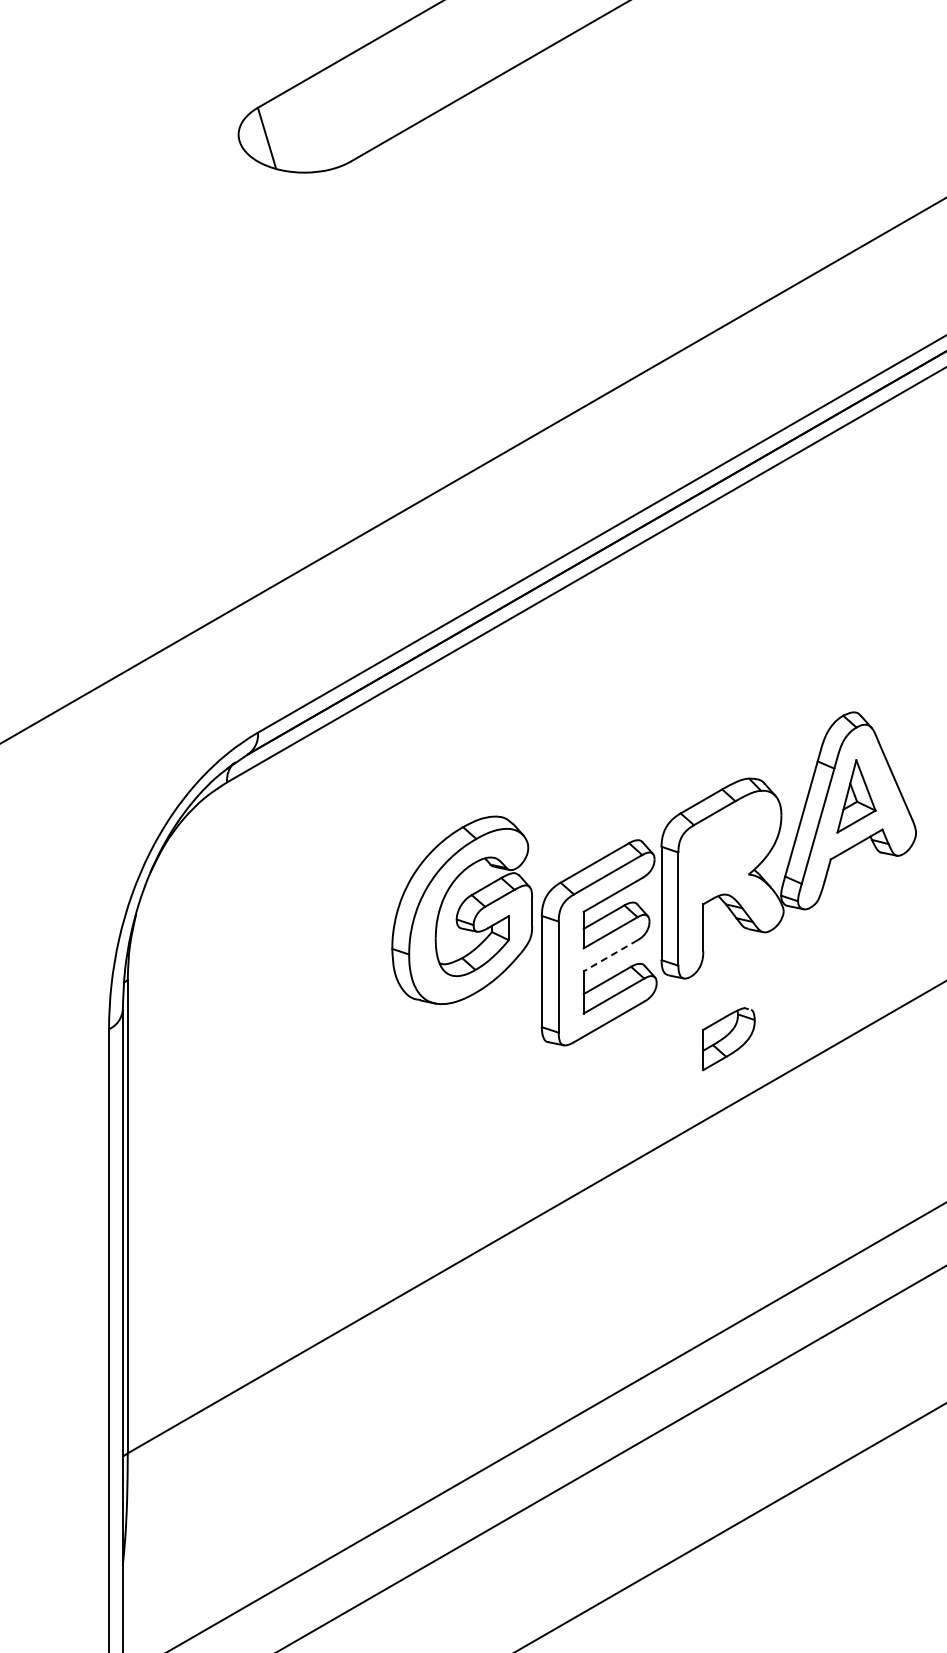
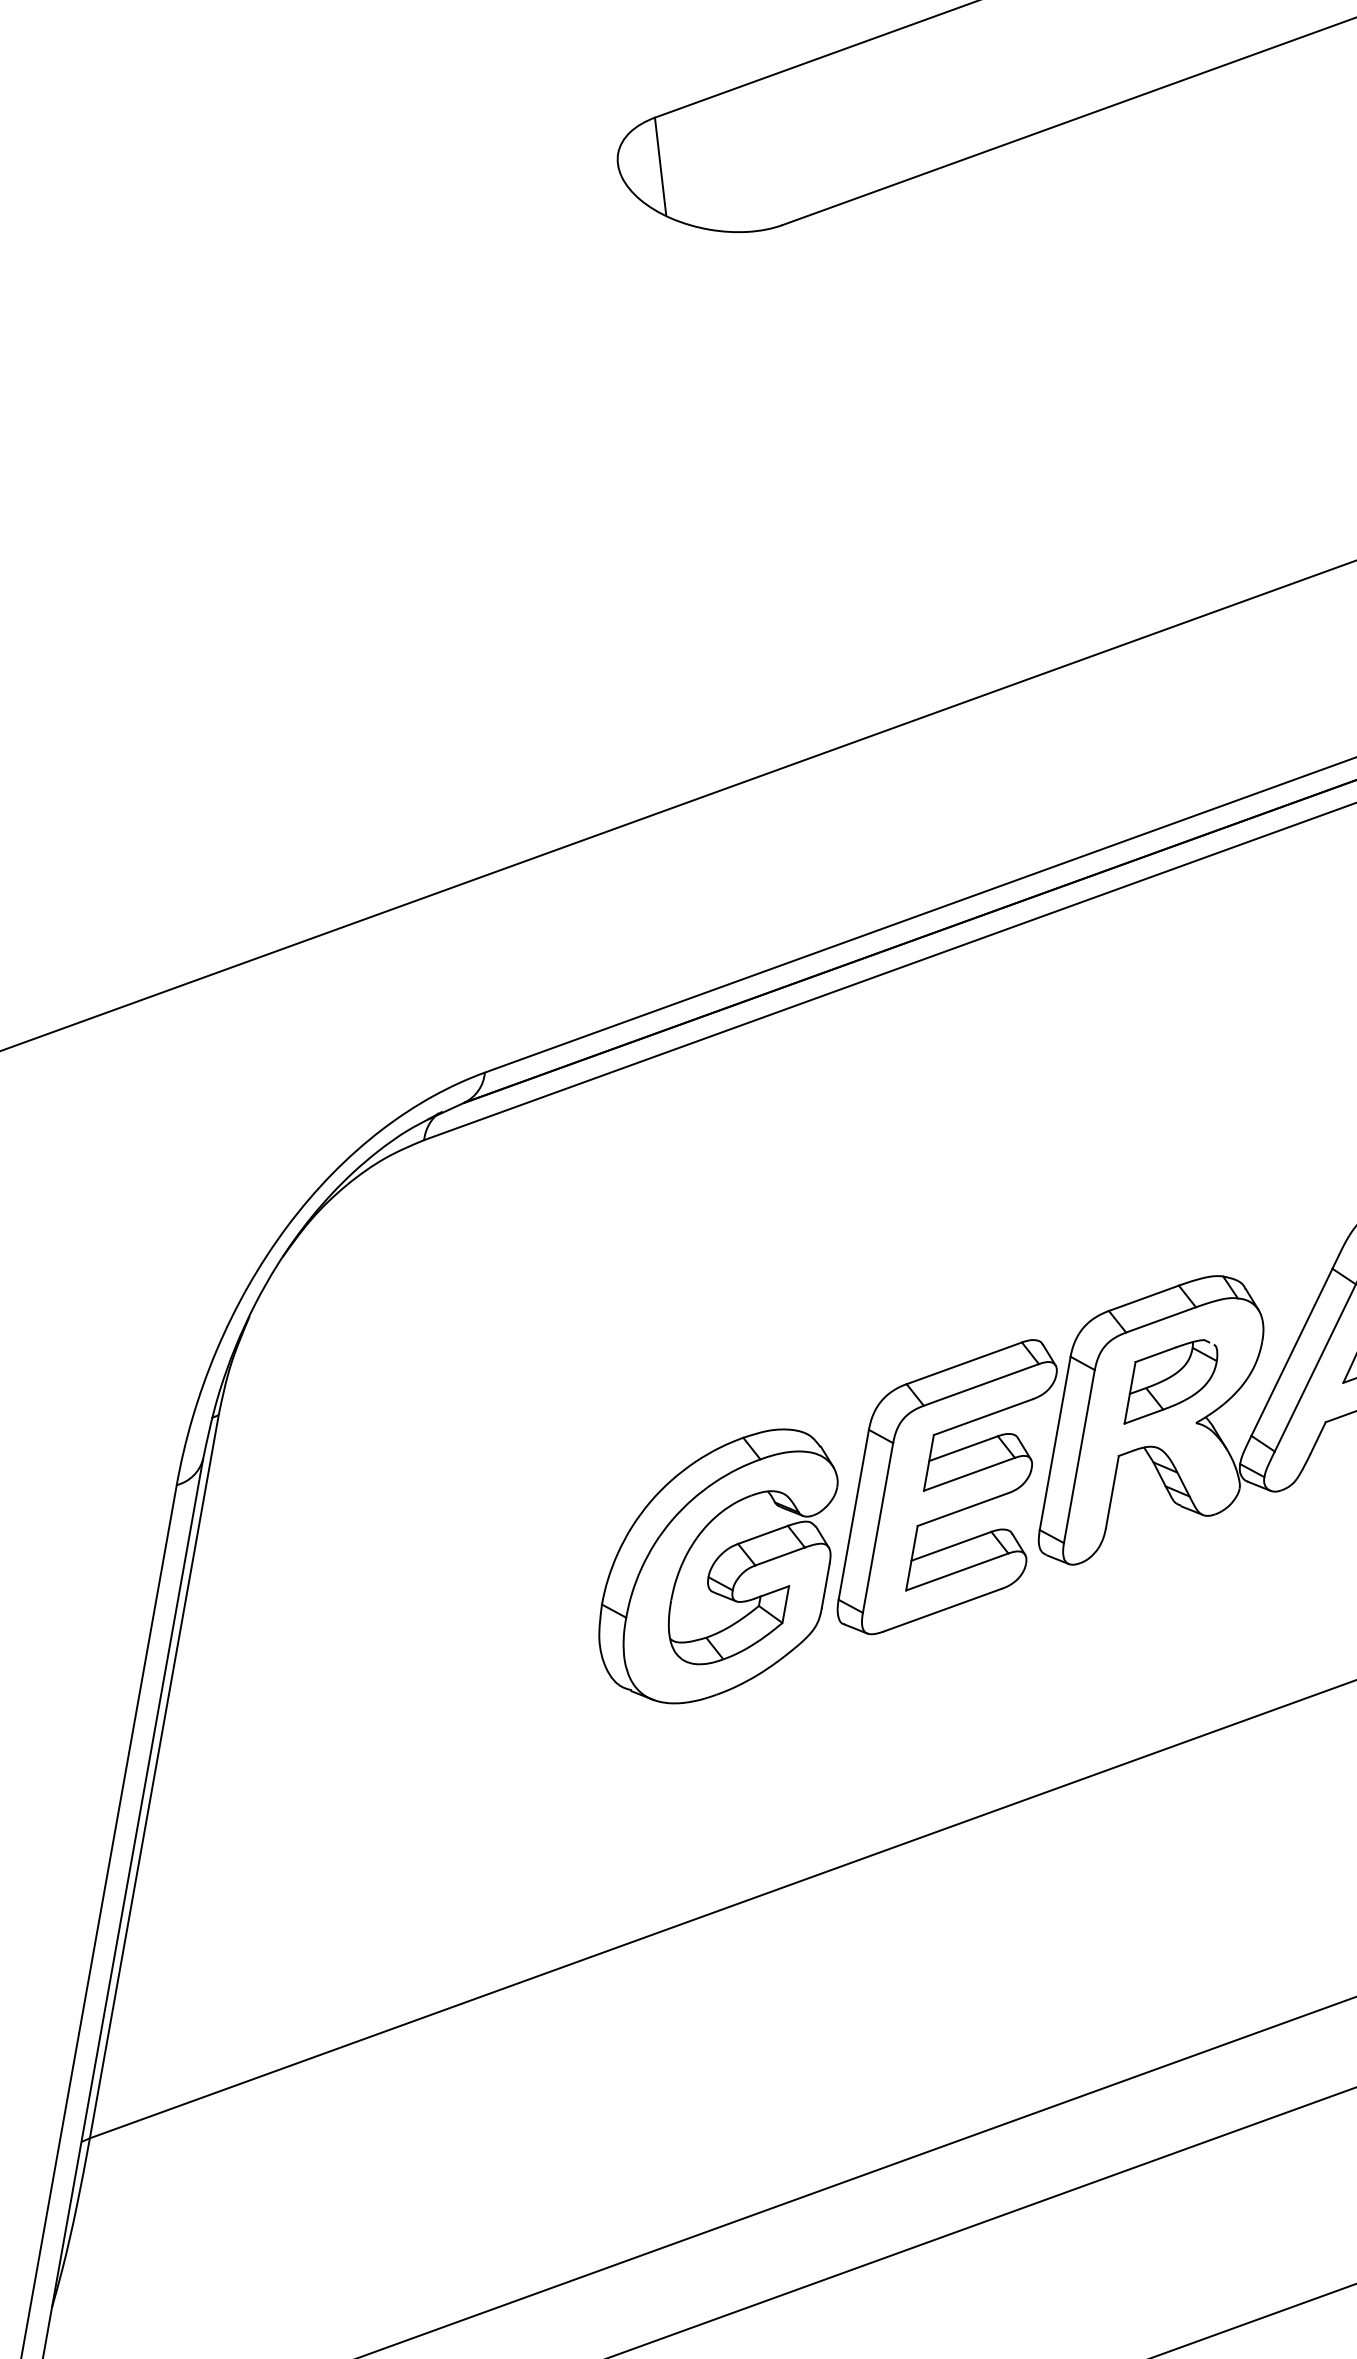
part: (461, 909) -> (718, 1563), moved
line: (610, 956) -> (962, 1510), dashed -> solid
part: (728, 1039) -> (1171, 1383), moved

